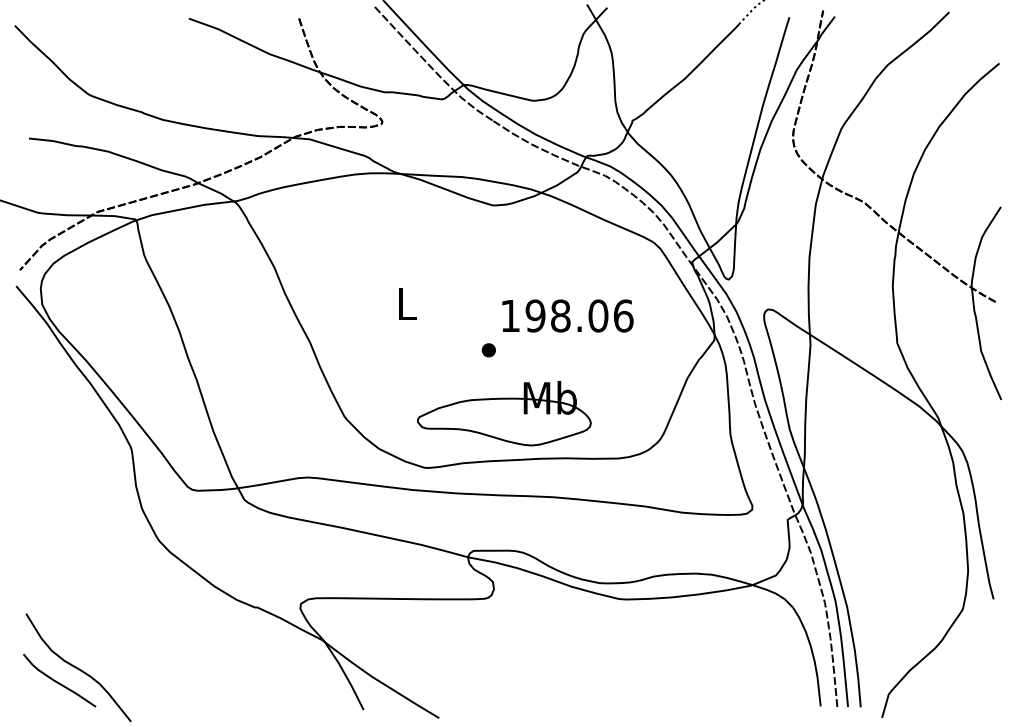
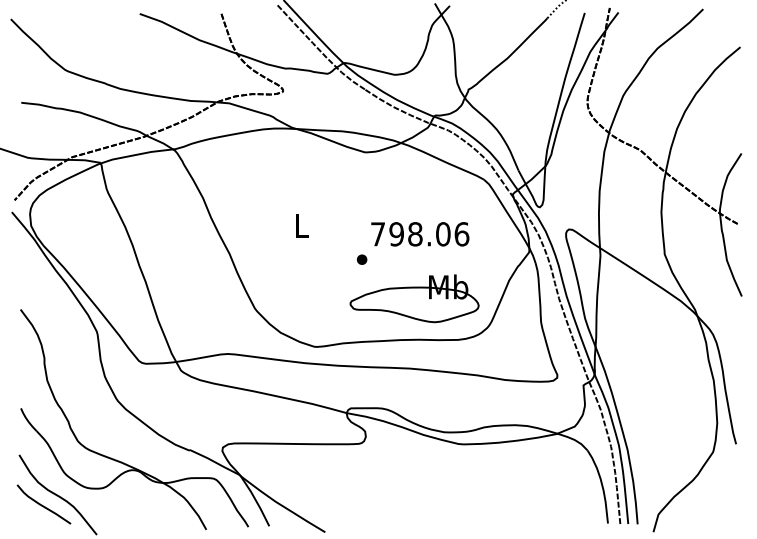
text: (509, 316) -> (377, 234), 198.06 -> 798.06
part: (504, 413) -> (414, 298), moved
part: (161, 621) -> (119, 460), added

